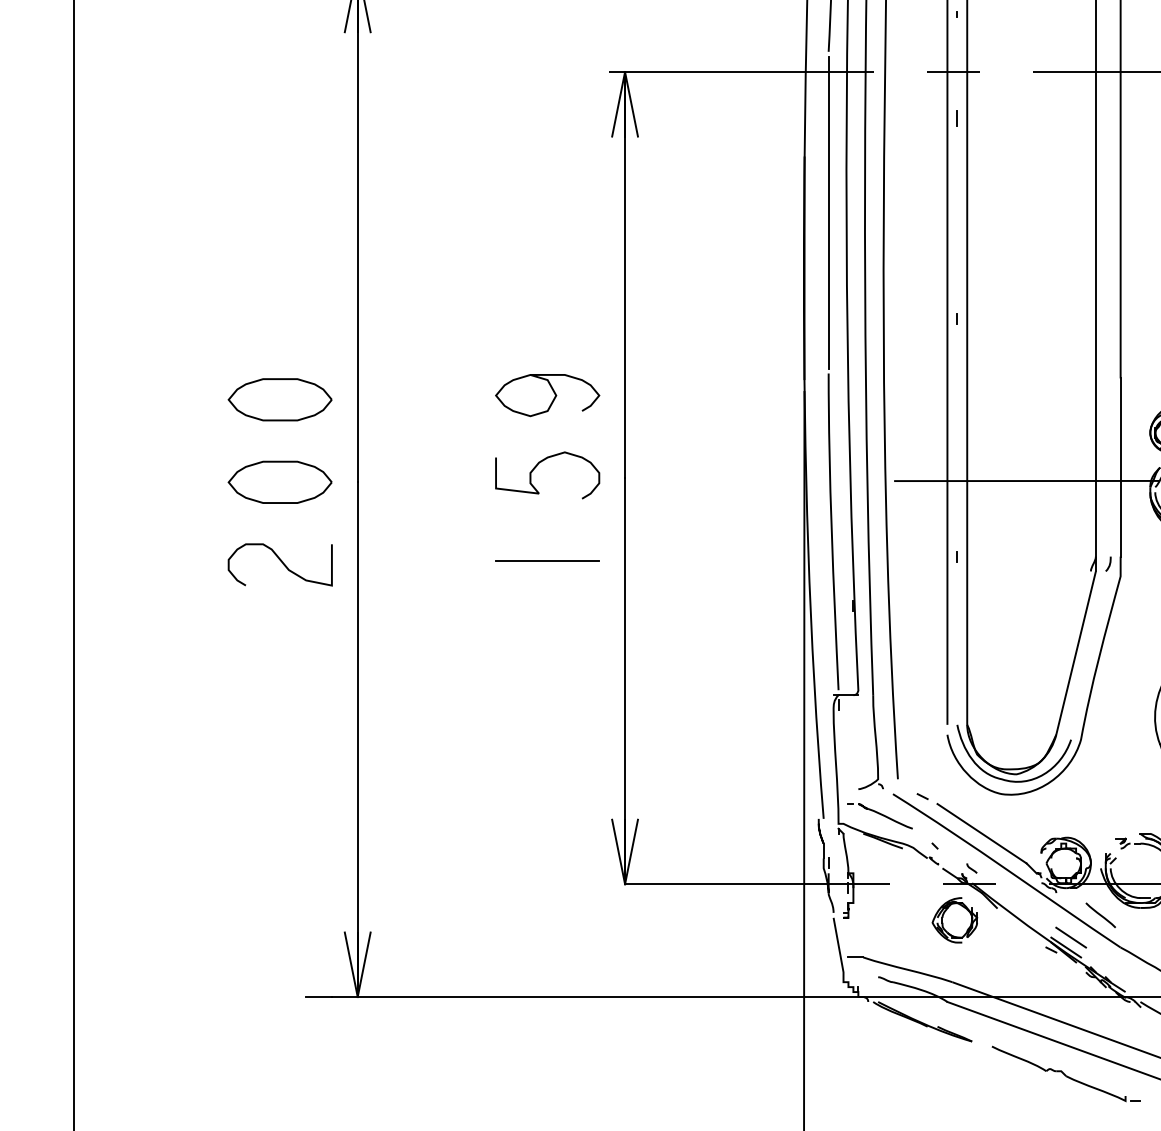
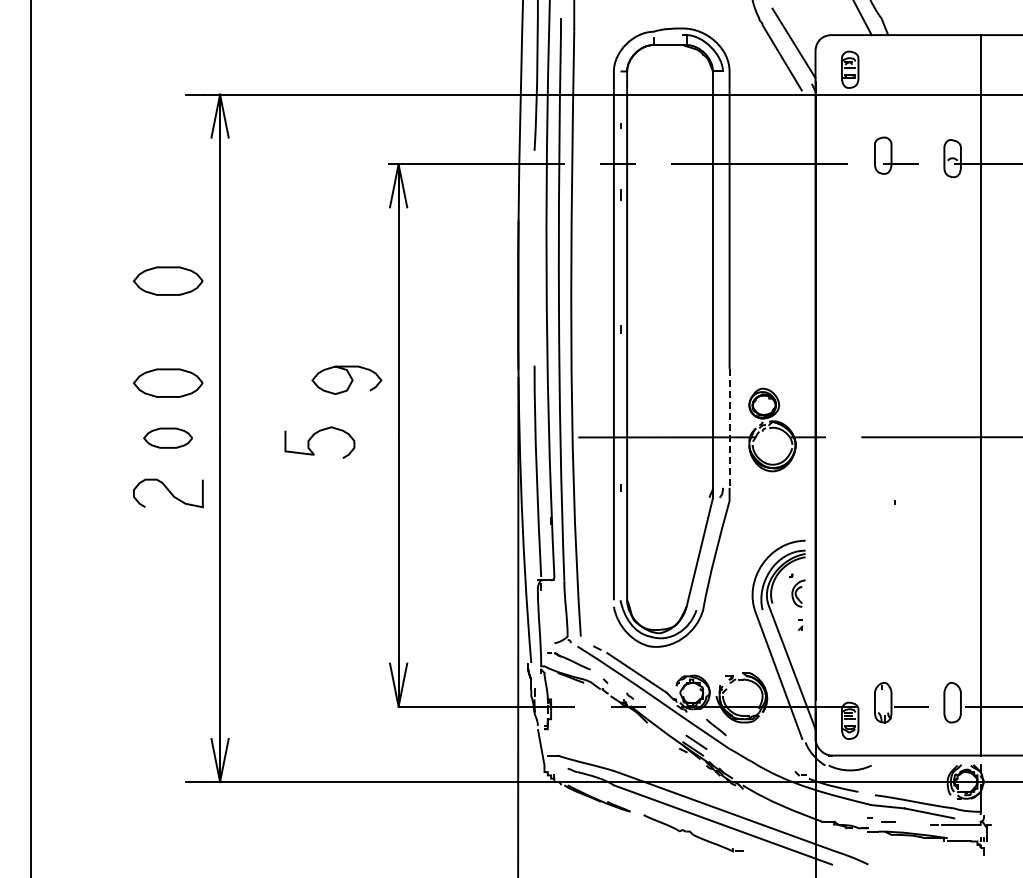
line: (828, 213) -> (534, 258), removed
part: (280, 246) -> (168, 280), added
curve: (538, 466) -> (313, 436), moved
line: (1120, 467) -> (729, 428), solid -> dashed
part: (278, 481) -> (167, 437), size x0.7
line: (547, 560) -> (346, 490), removed
part: (954, 919) -> (618, 730), removed

